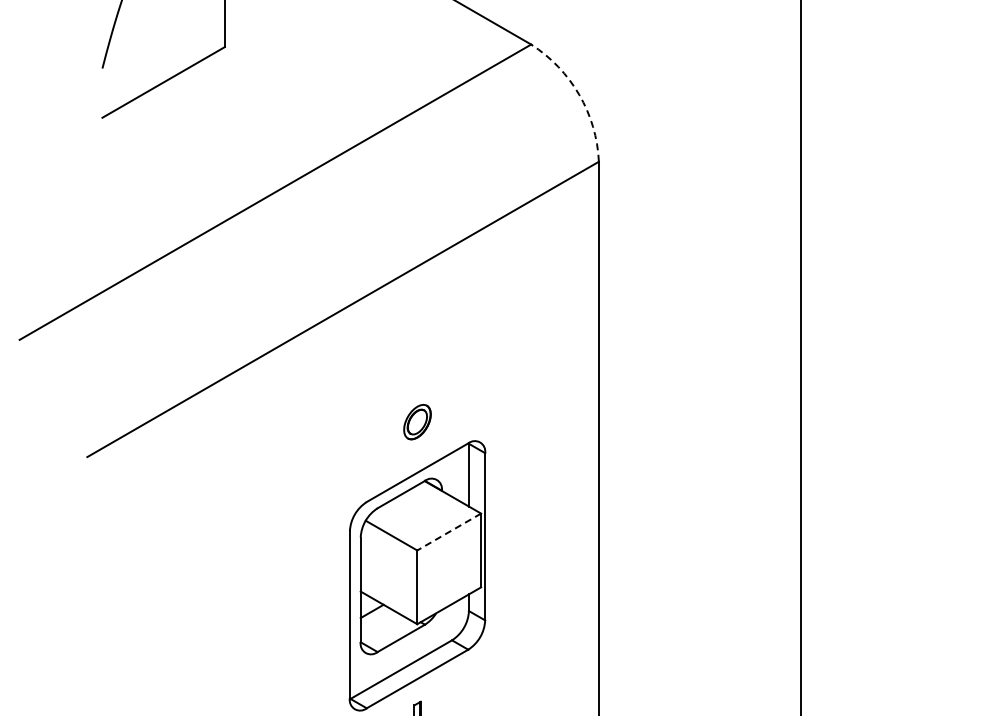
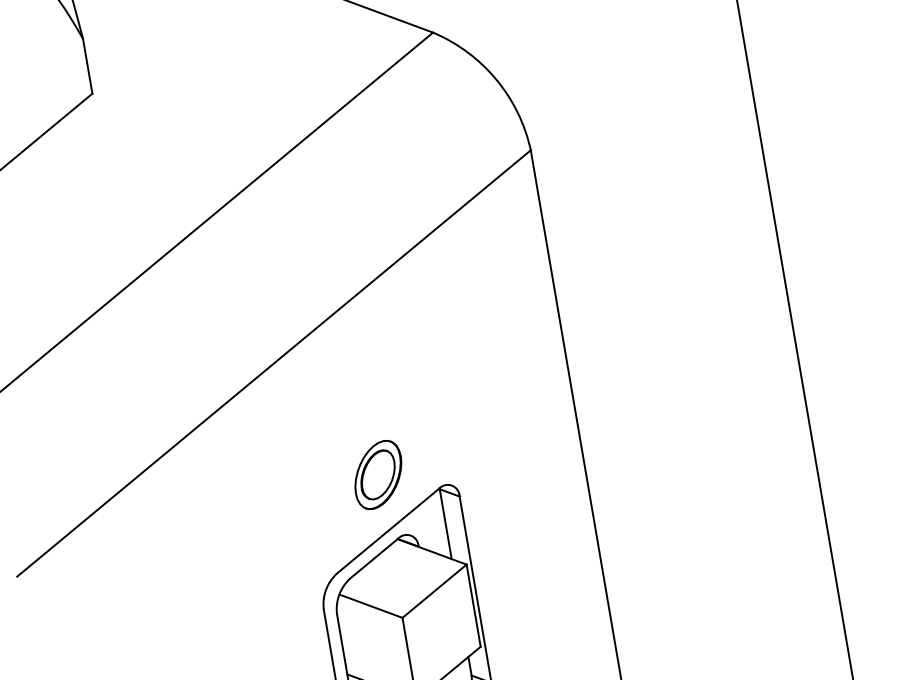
arc: (579, 94) -> (496, 79), dashed -> solid
part: (417, 421) -> (378, 474), size x1.67
line: (449, 532) -> (434, 591), dashed -> solid

